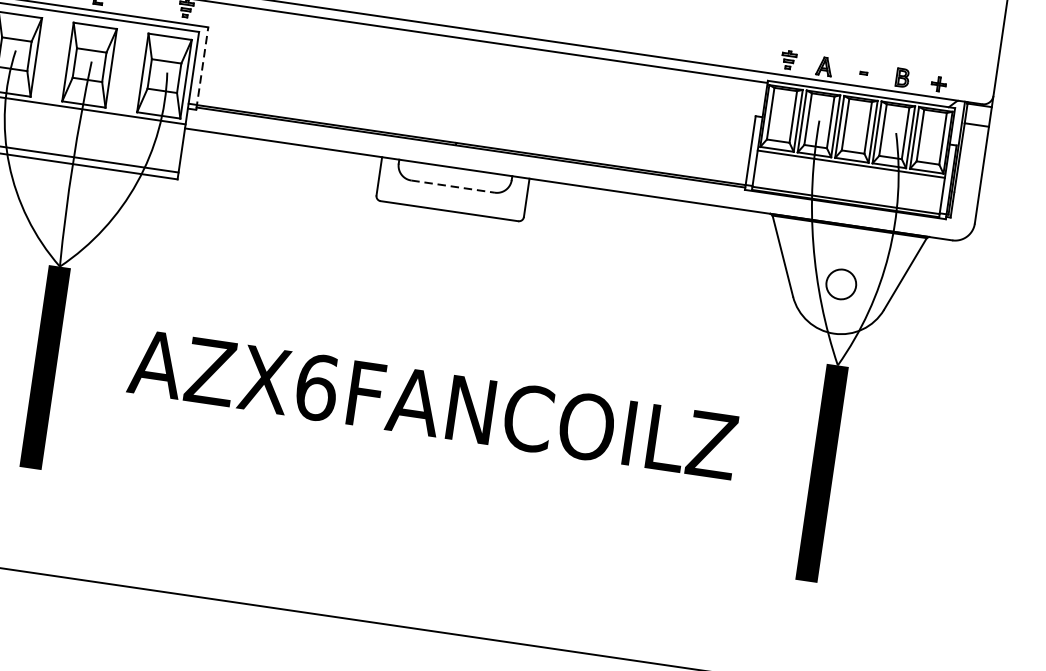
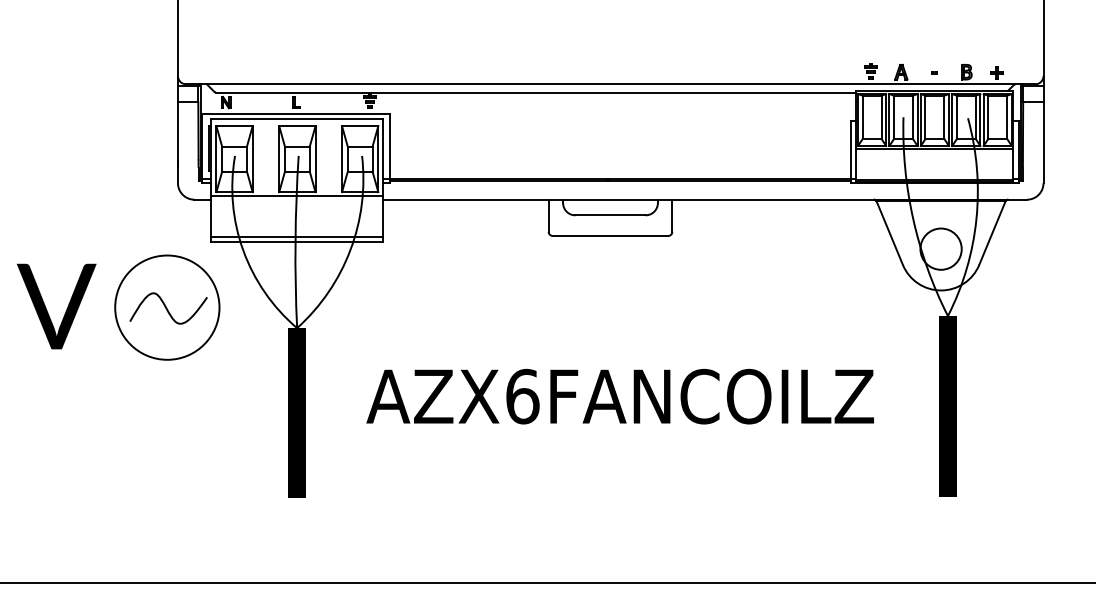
line: (202, 68) -> (390, 148), dashed -> solid
line: (454, 186) -> (611, 215), dashed -> solid
circle: (840, 283) -> (940, 248), size x1.67

